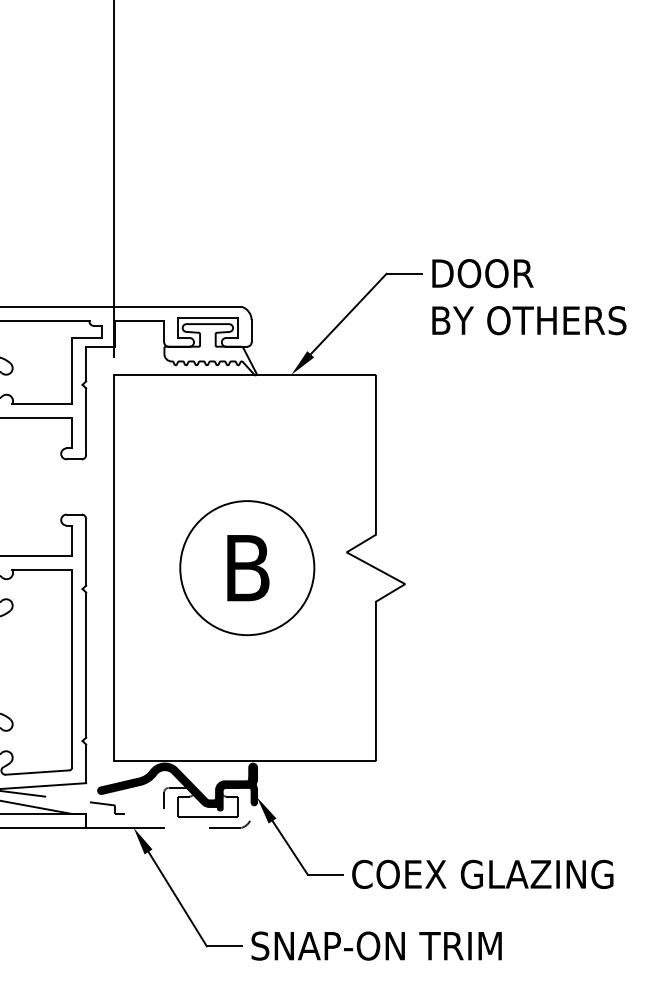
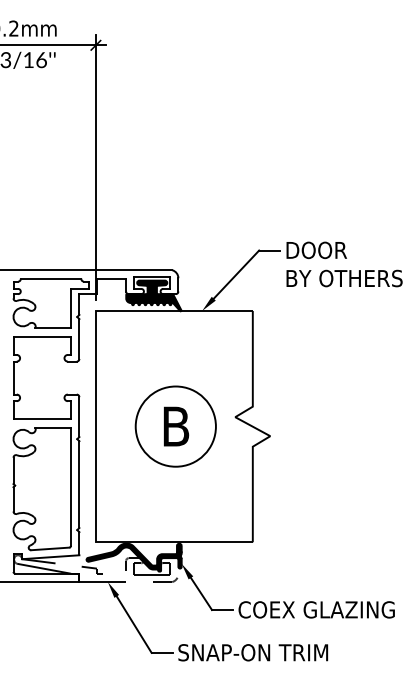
fill: (209, 348) -> (153, 295), added

